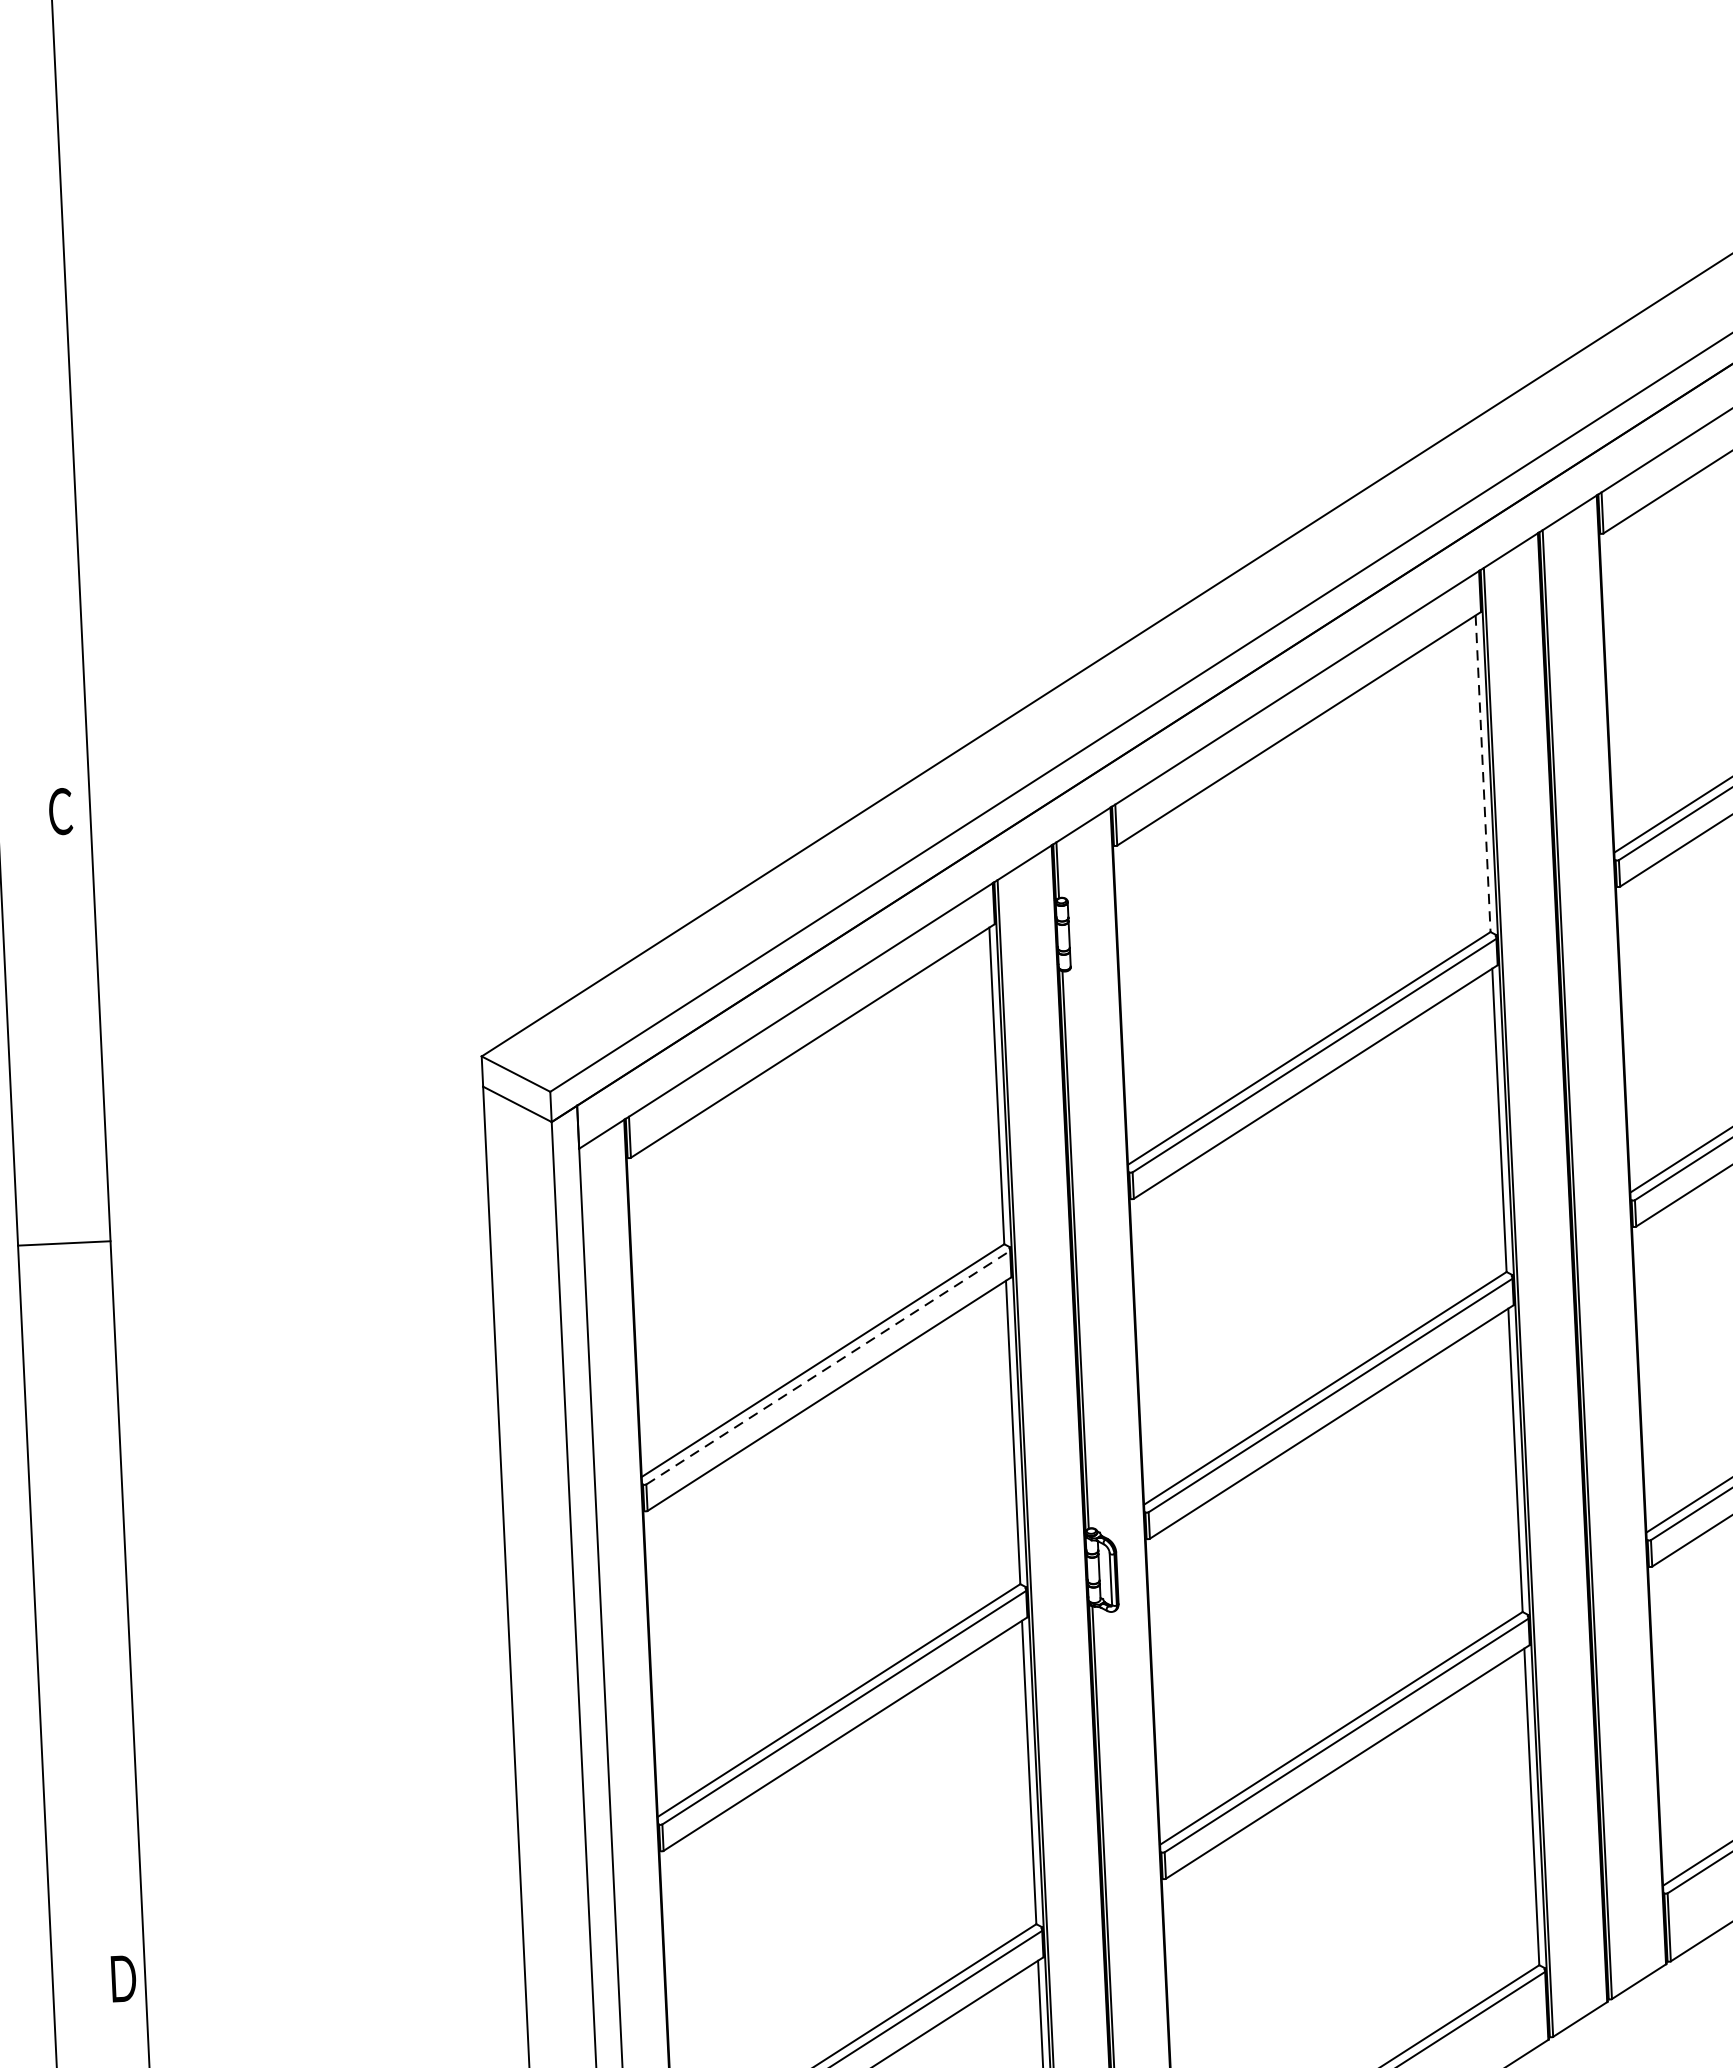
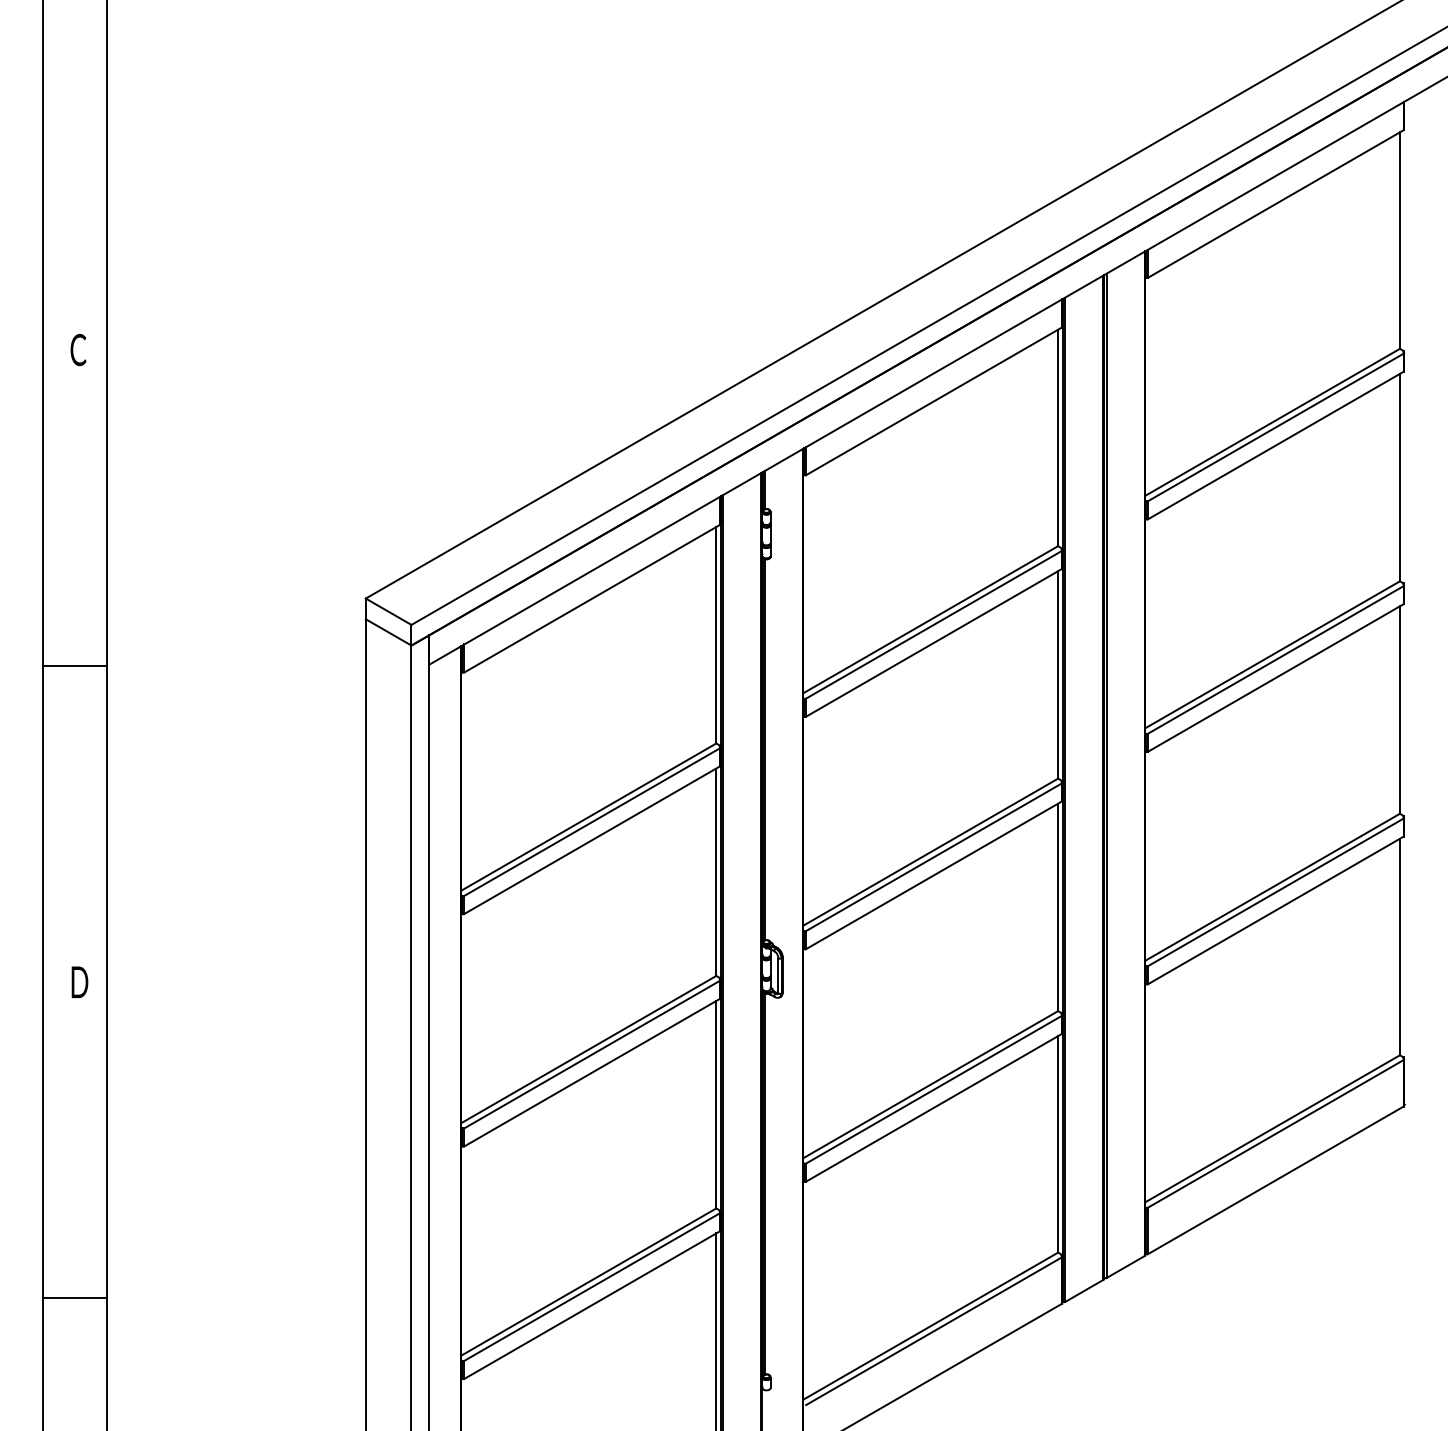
line: (1483, 774) -> (1058, 438), dashed -> solid
text: (60, 812) -> (78, 350), moved
line: (63, 1243) -> (74, 665), moved
line: (828, 1368) -> (592, 822), dashed -> solid
text: (123, 1979) -> (79, 982), moved

